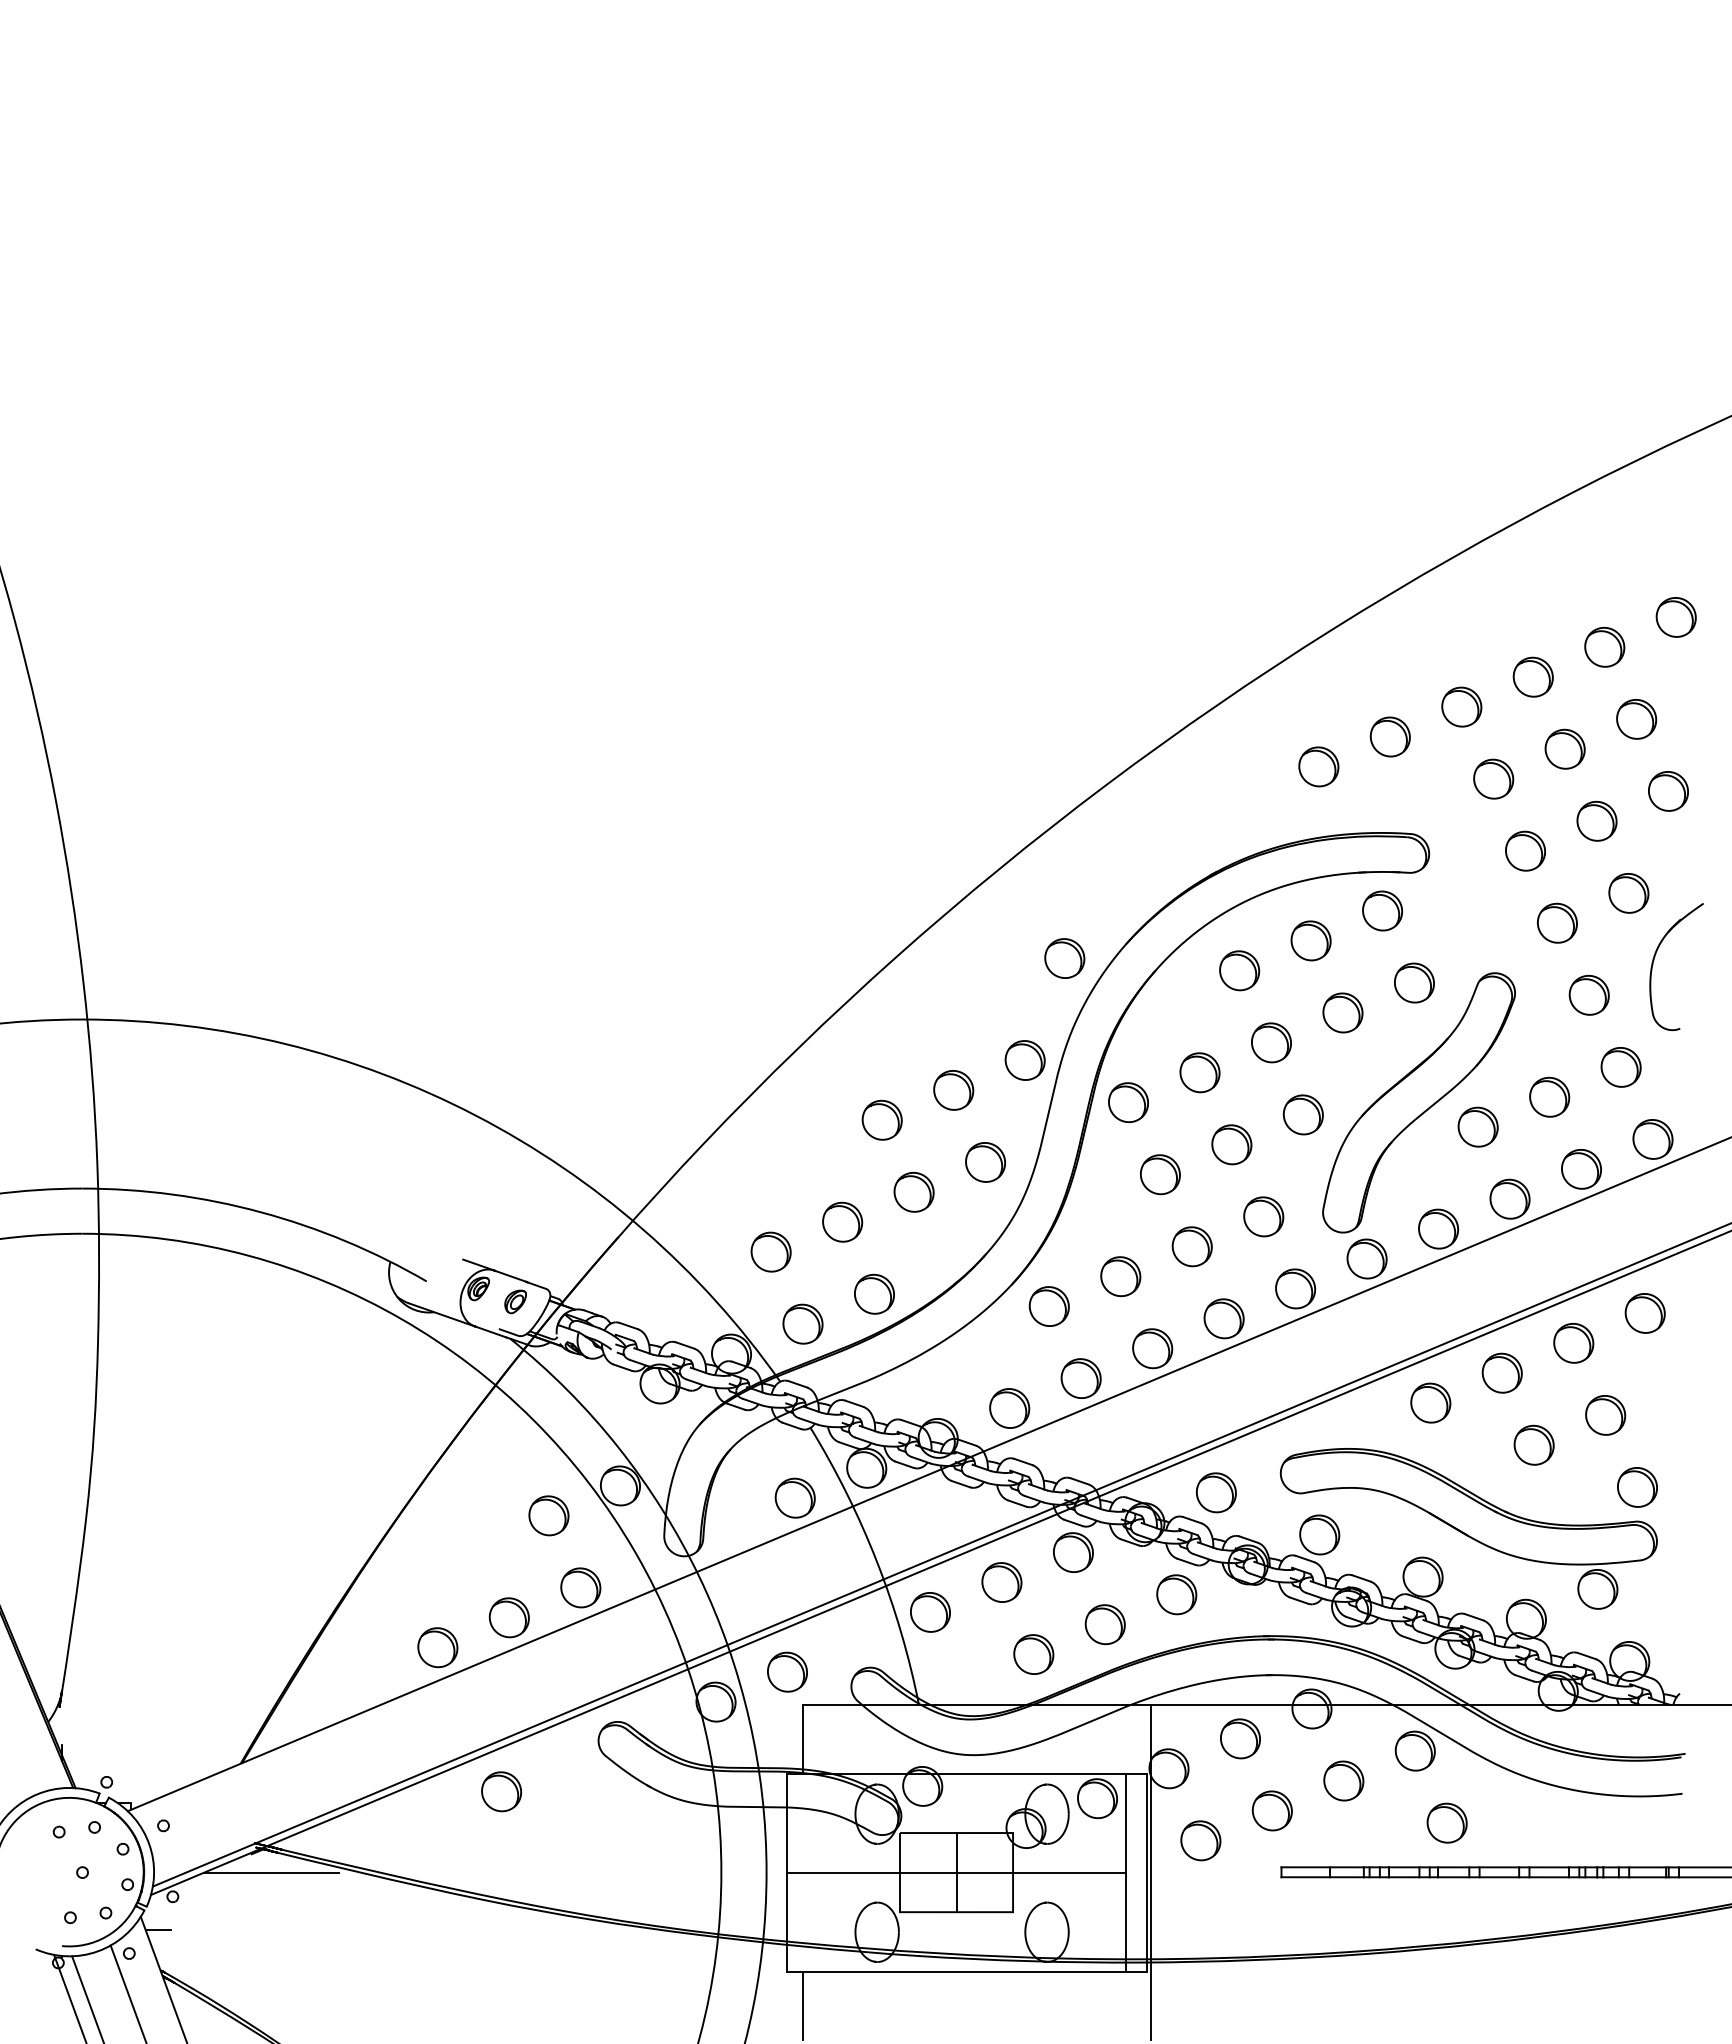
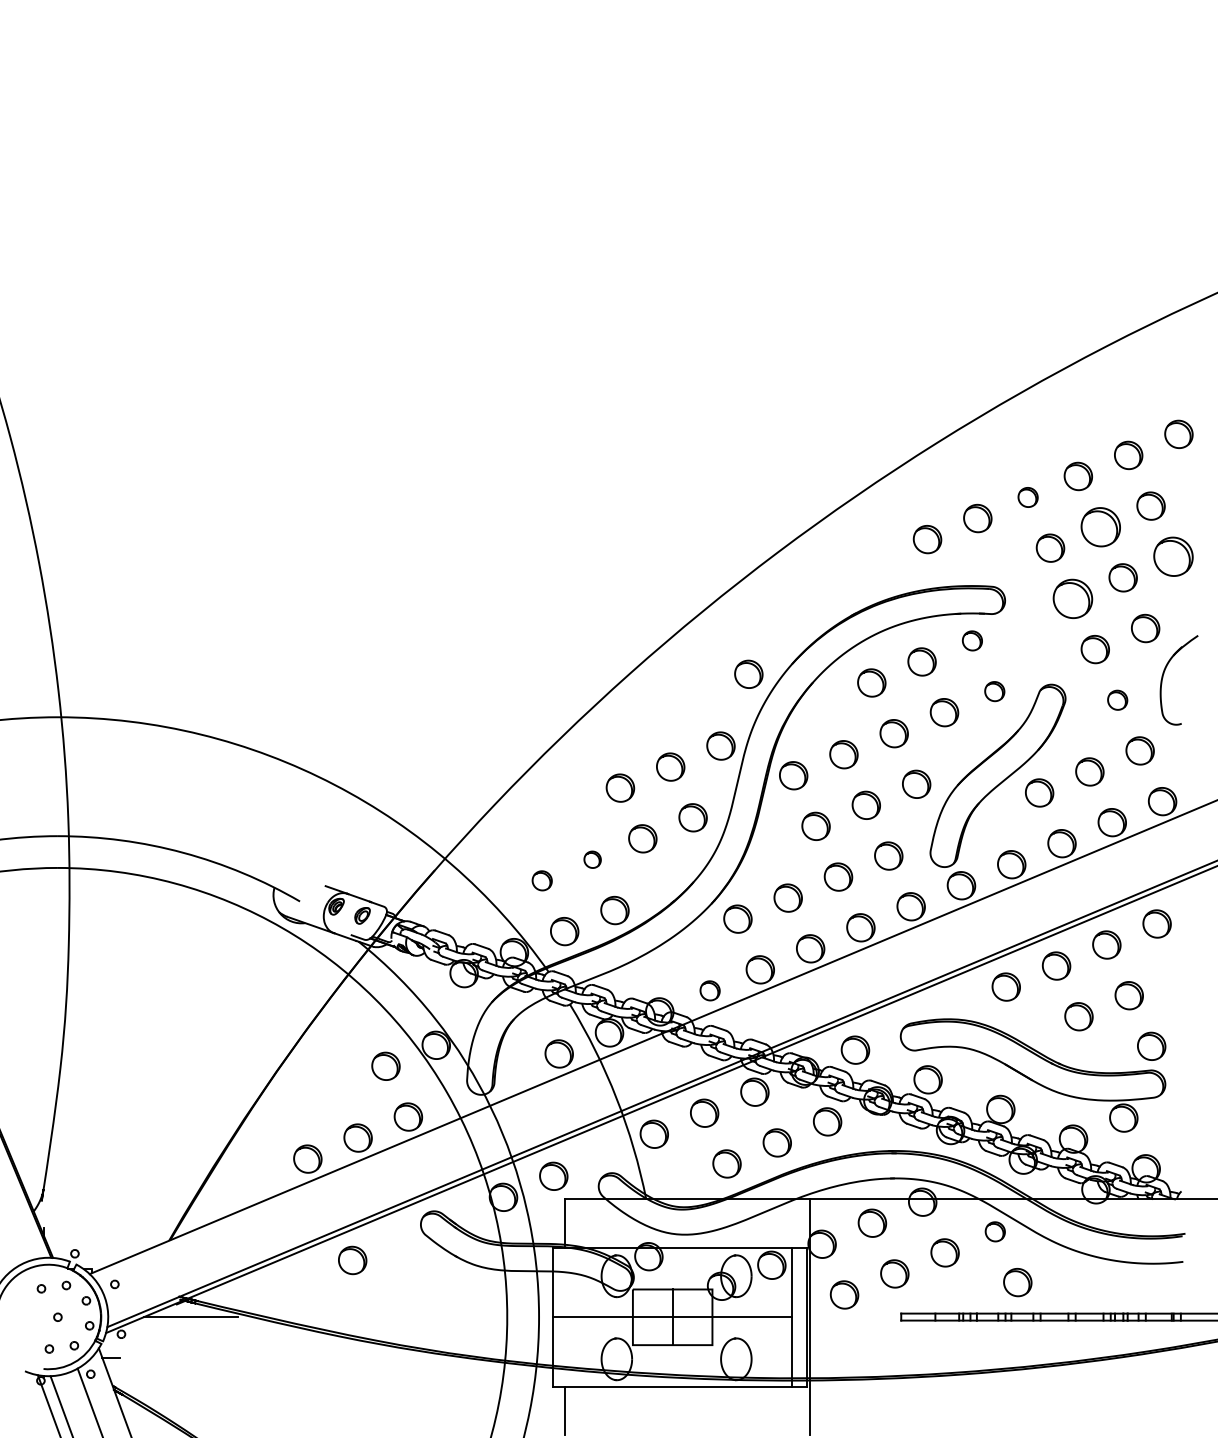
part: (1461, 706) -> (1027, 497), size x0.7
part: (1564, 748) -> (1100, 526), size x1.4
part: (1668, 791) -> (1173, 556), size x1.4
part: (1525, 850) -> (1072, 598), size x1.4
part: (1382, 910) -> (972, 640), size x0.7
part: (1414, 982) -> (994, 691), size x0.7
part: (1588, 995) -> (1117, 700), size x0.7
part: (842, 1221) -> (592, 859), size x0.6
part: (770, 1251) -> (541, 880), size x0.7
part: (1009, 1408) -> (709, 990), size x0.7
part: (1414, 1750) -> (994, 1231), size x0.7

